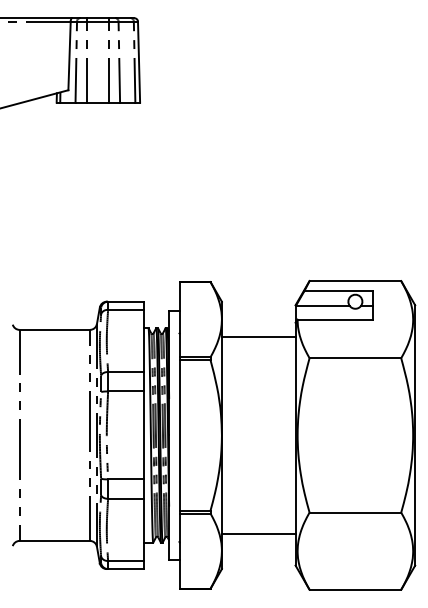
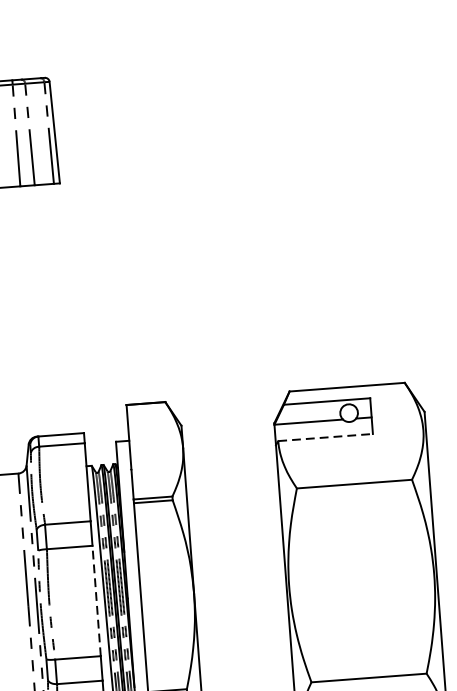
line: (335, 319) -> (325, 437), solid -> dashed
line: (258, 336) -> (230, 465), removed
line: (144, 435) -> (96, 601), solid -> dashed

